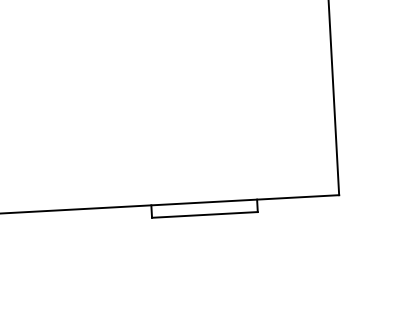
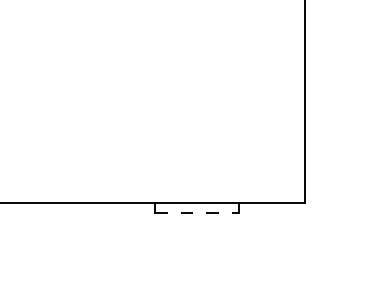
line: (205, 214) -> (197, 213), solid -> dashed

